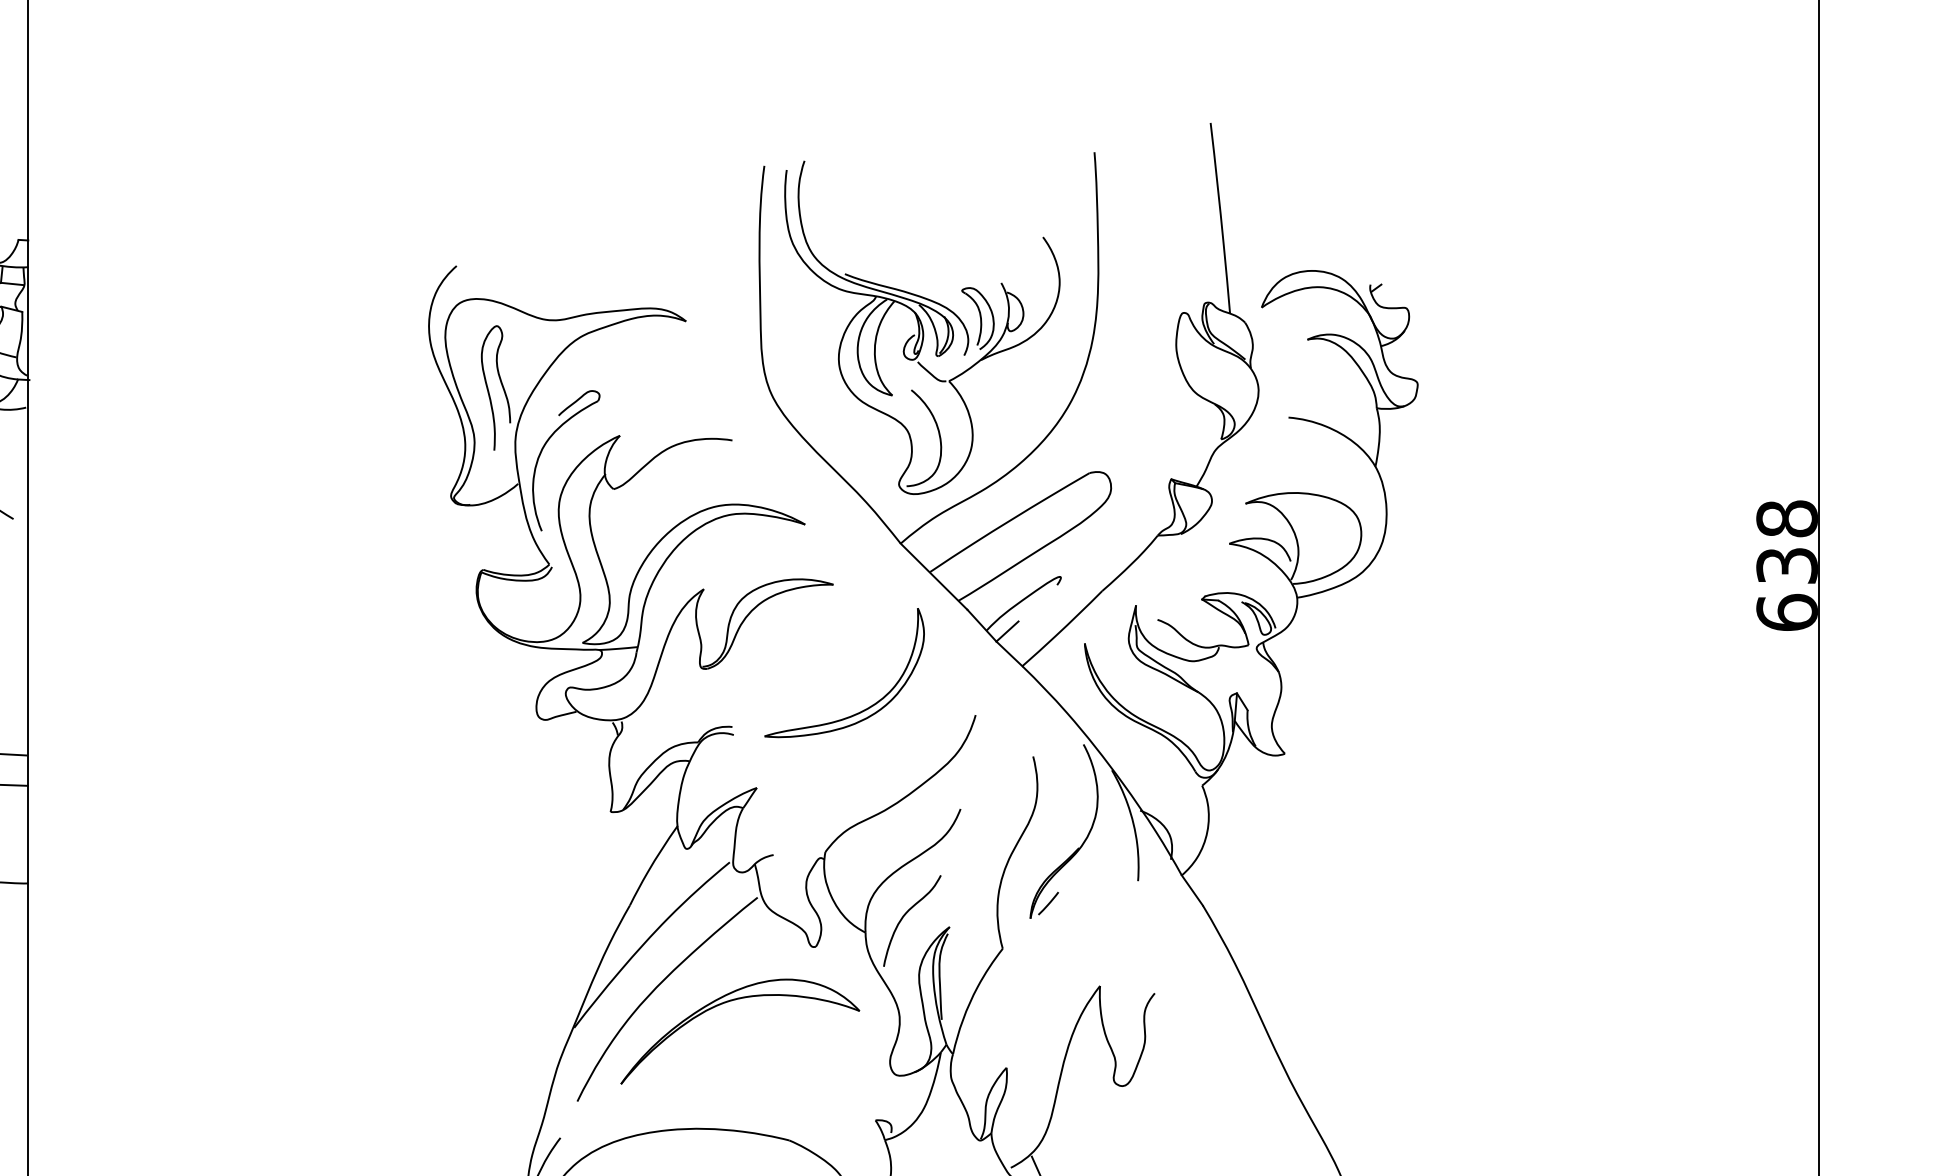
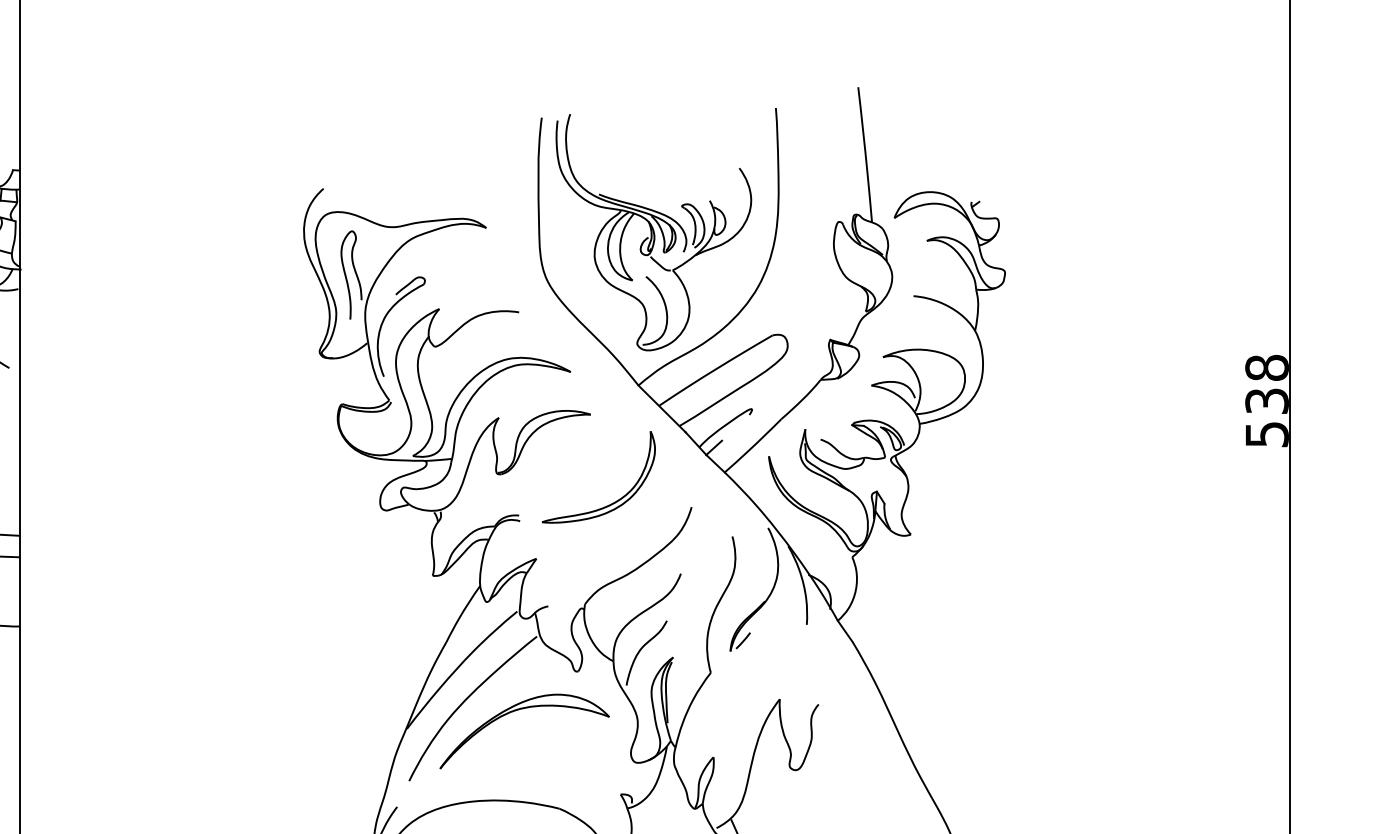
text: (1786, 611) -> (1266, 433), 638 -> 538

